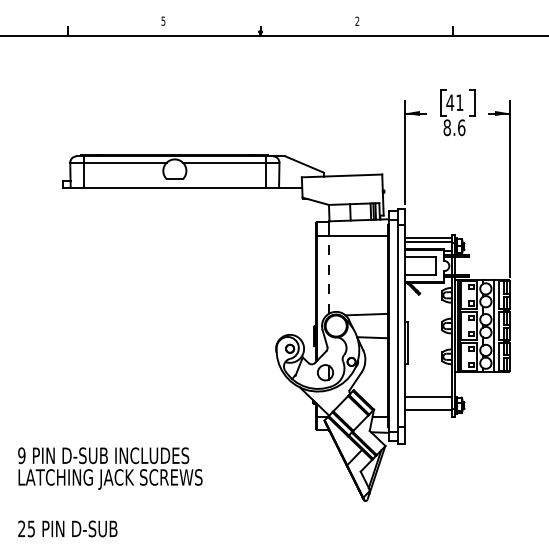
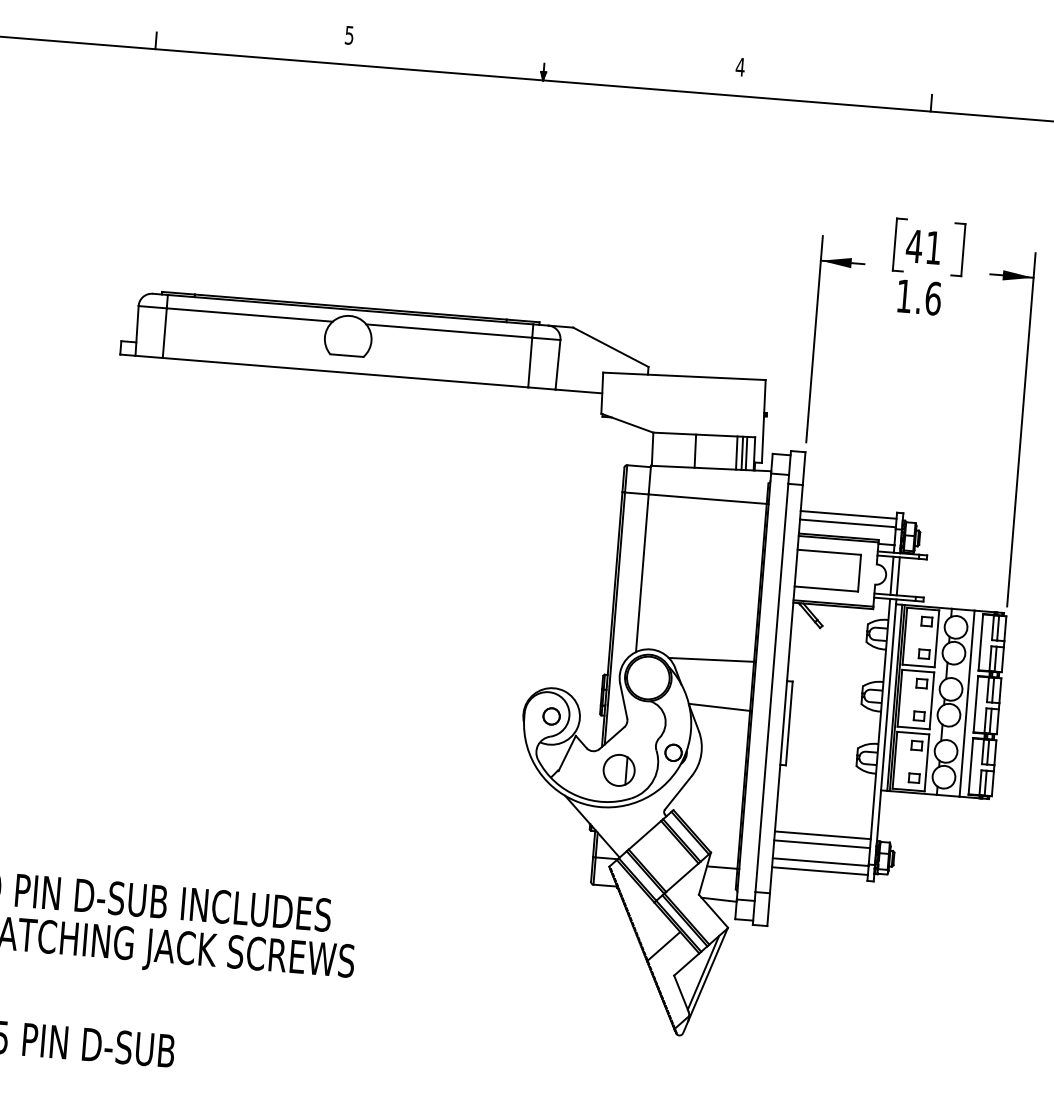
text: (357, 20) -> (740, 65), 2 -> 4
text: (446, 127) -> (902, 295), 8.6 -> 1.6
line: (329, 274) -> (643, 572), dashed -> solid
line: (428, 401) -> (822, 845), added
line: (428, 414) -> (820, 871), added

